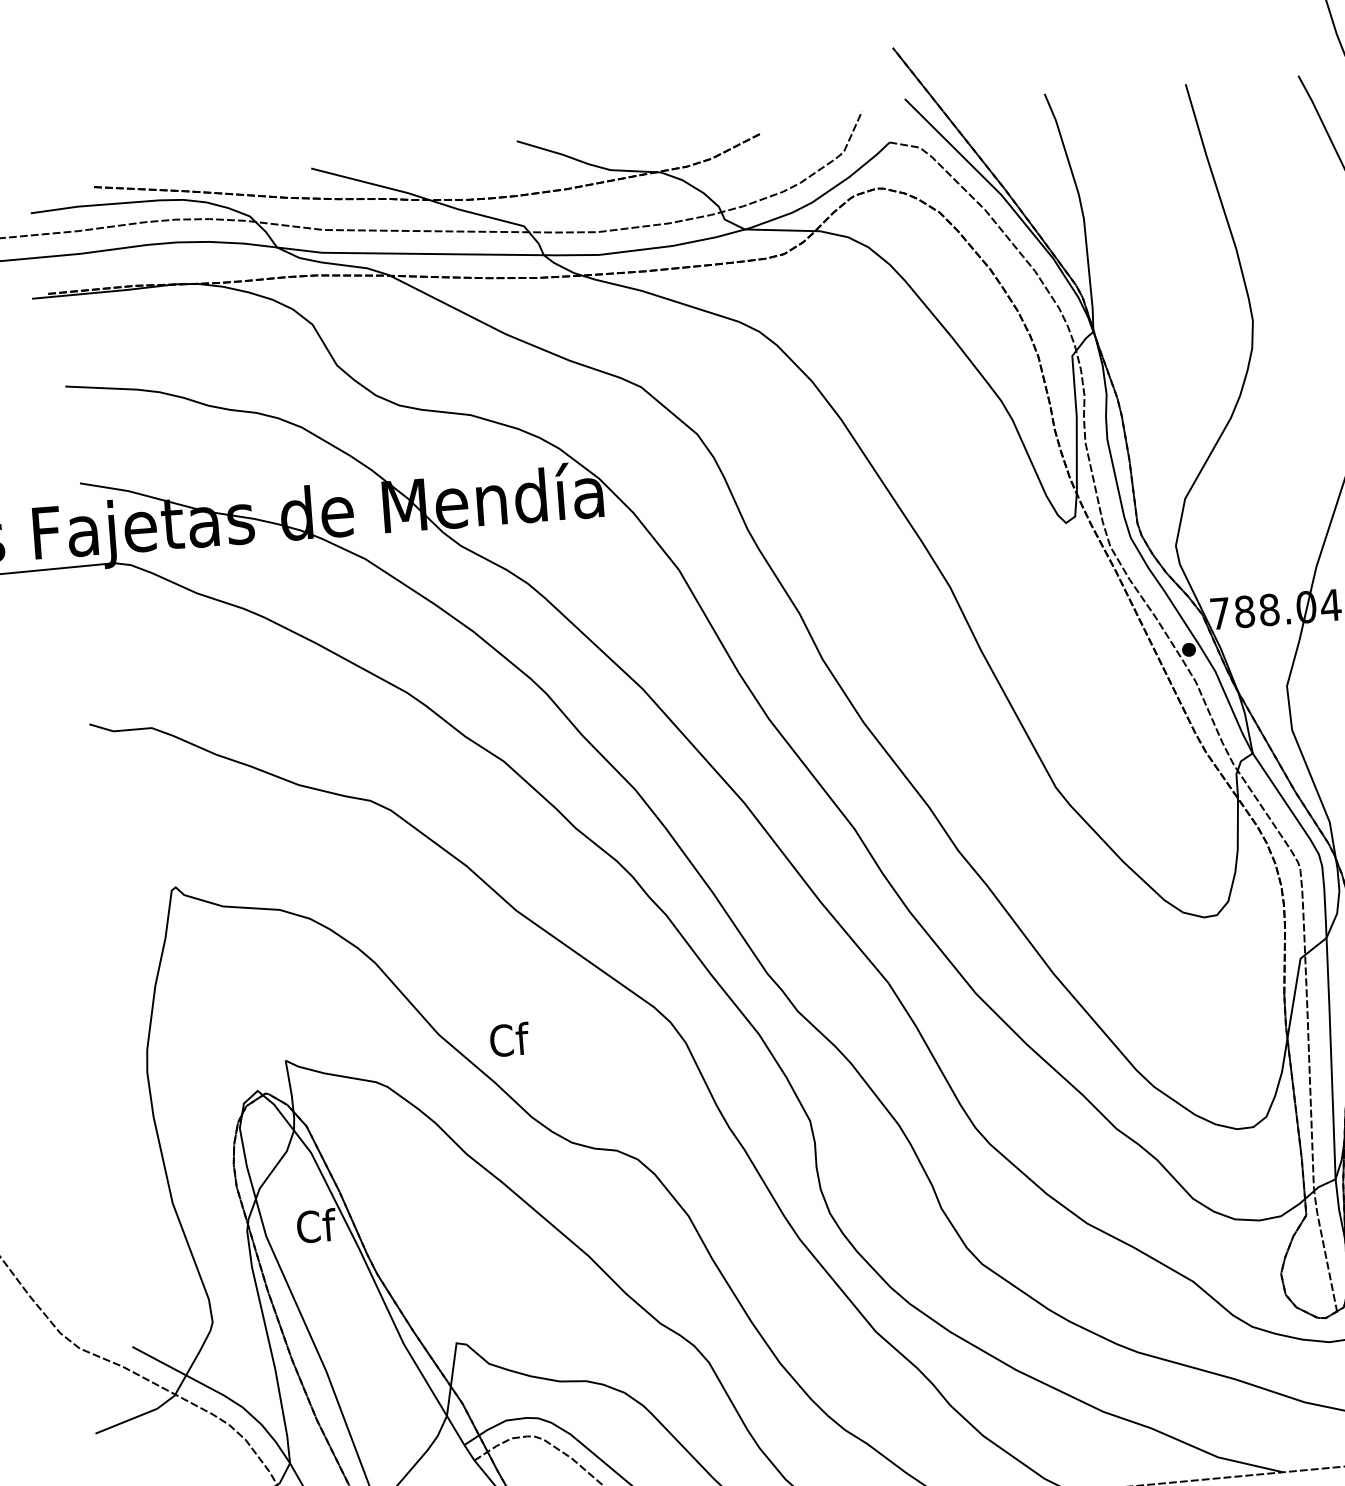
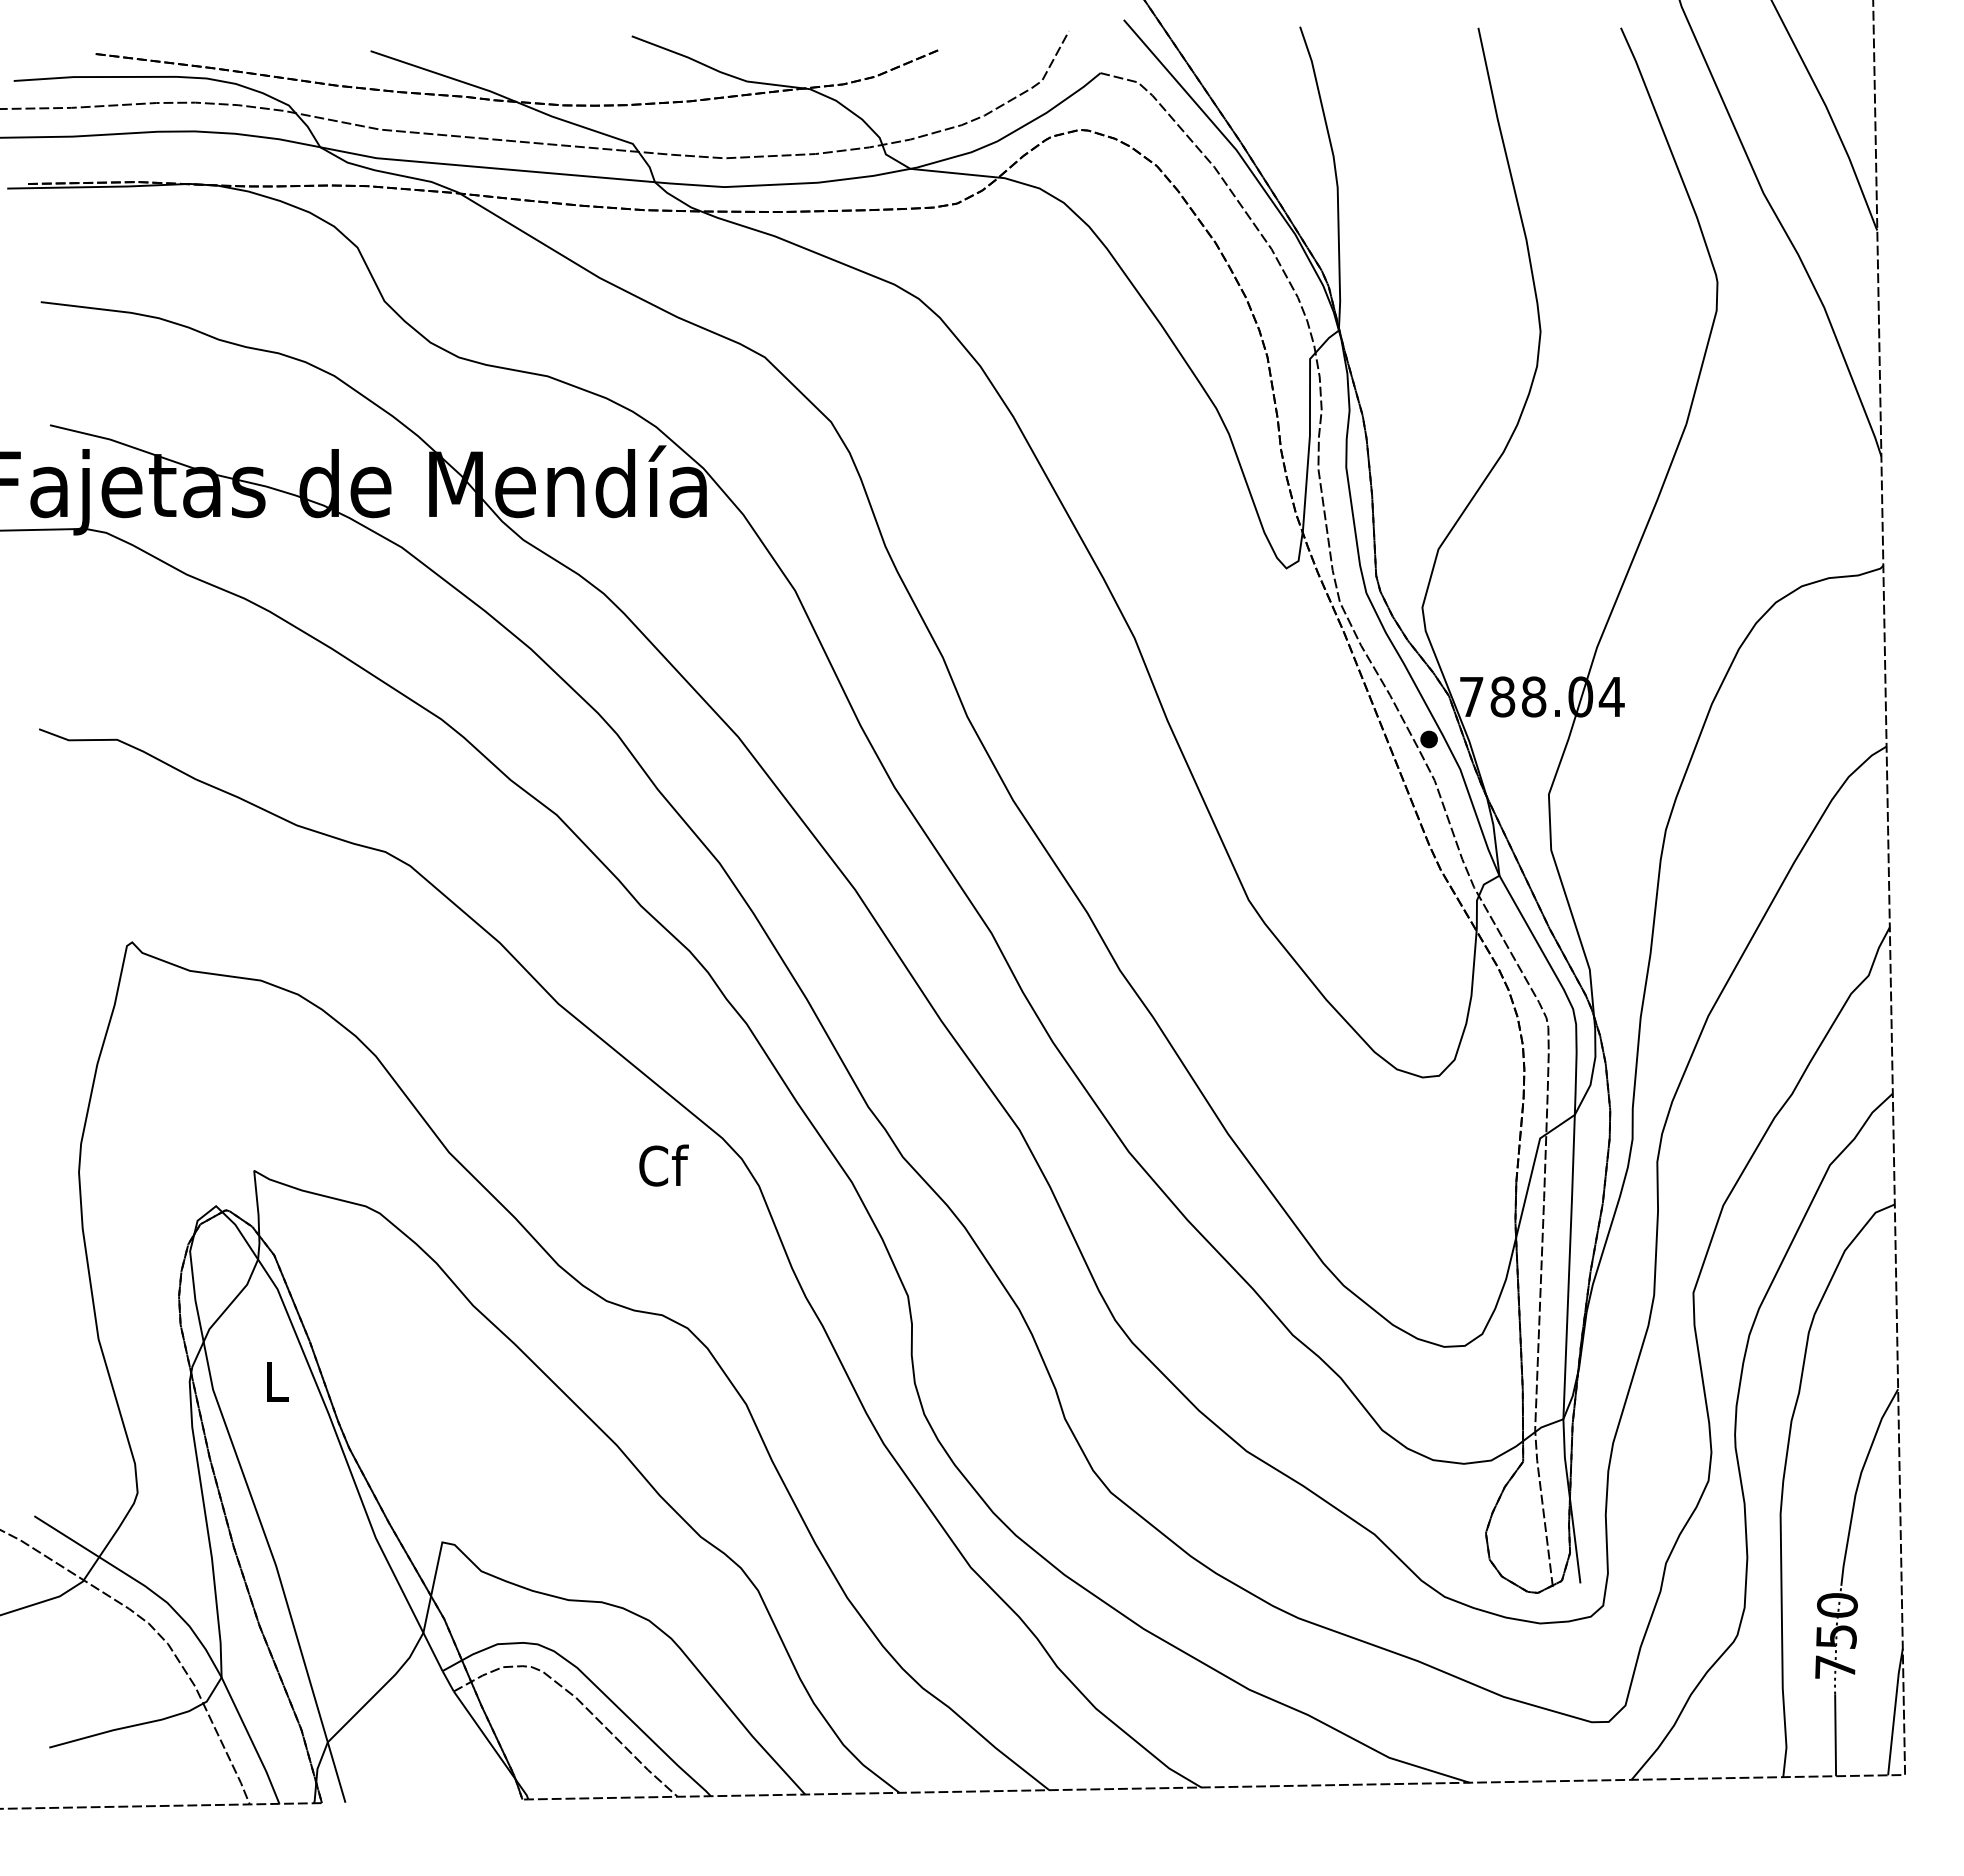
text: (509, 1039) -> (663, 1165), moved
text: (316, 1225) -> (277, 1381), Cf -> L

